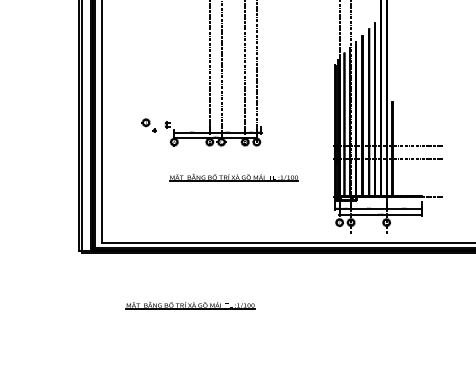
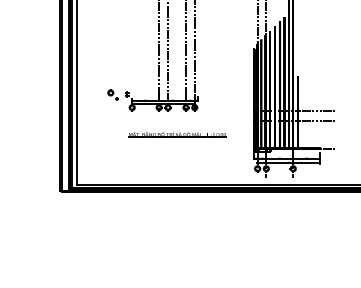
part: (190, 305) -> (144, 231), removed

